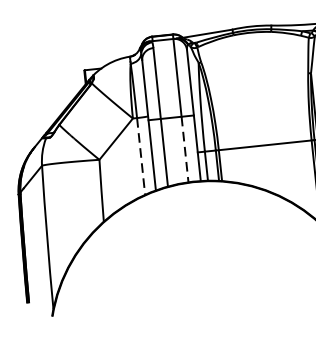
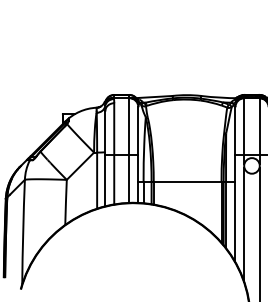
line: (185, 148) -> (129, 178), dashed -> solid
line: (141, 157) -> (97, 181), dashed -> solid

